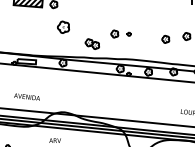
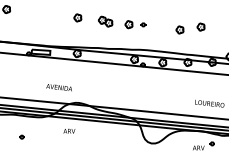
part: (63, 26) -> (77, 17), size x0.62
part: (92, 43) -> (105, 21), moved
text: (26, 96) -> (58, 87), moved

